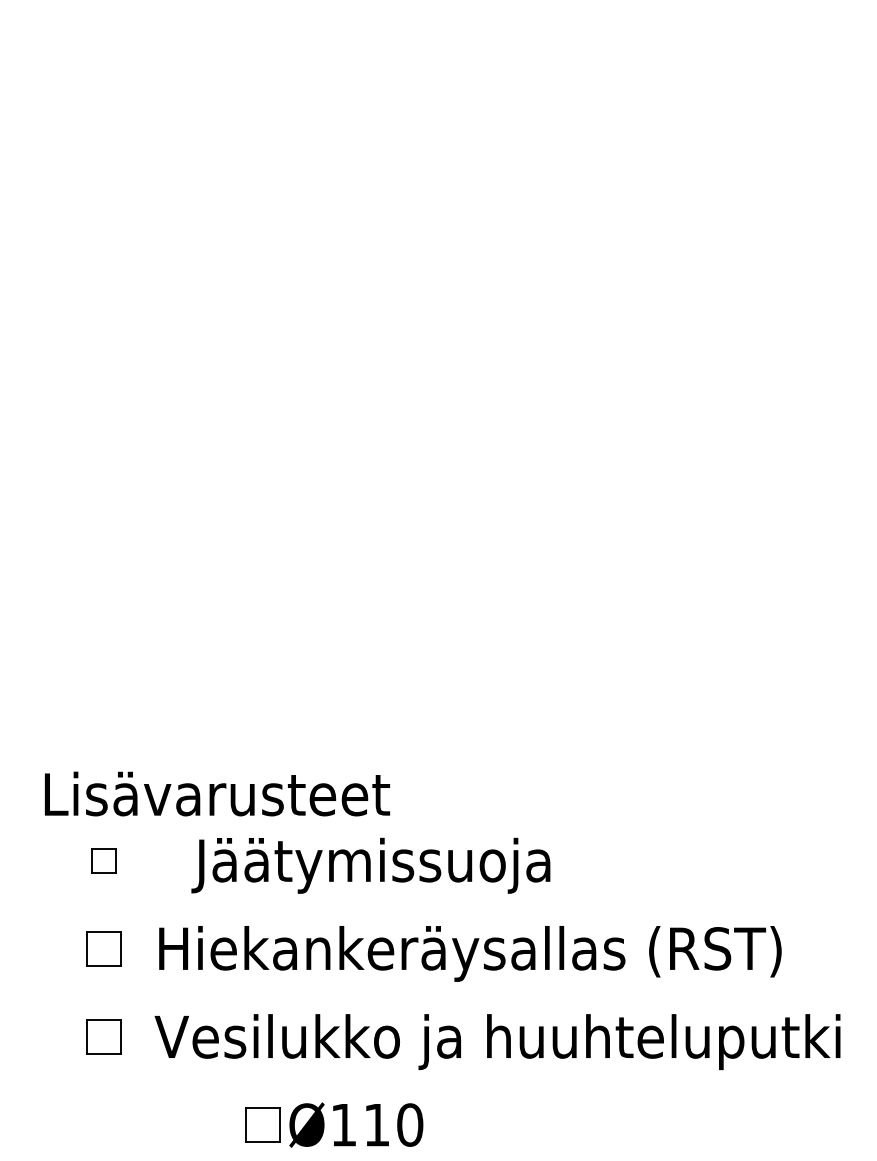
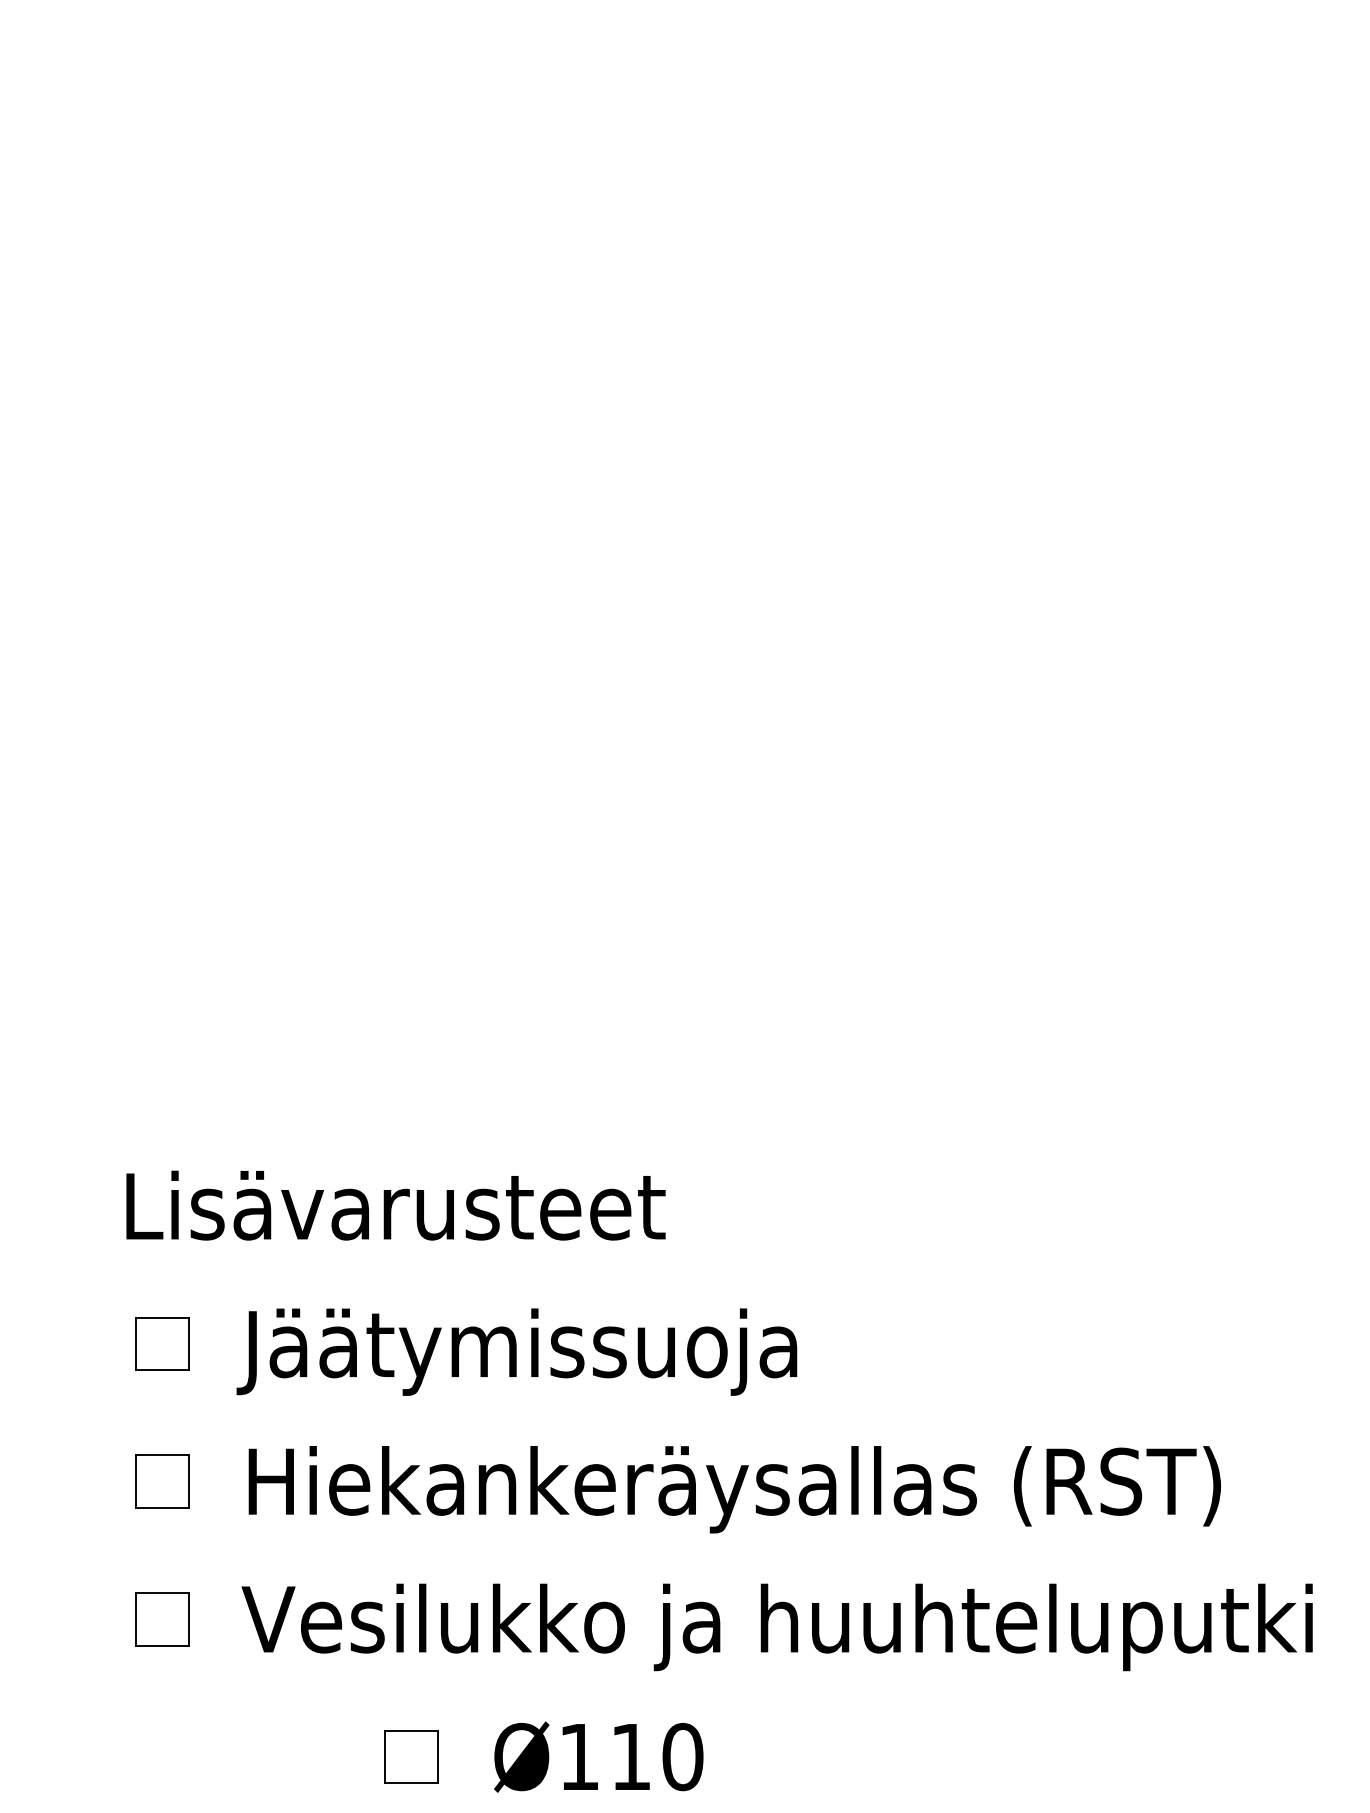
text: (217, 793) -> (396, 1204), moved
part: (103, 860) -> (161, 1343), size x1.43
text: (370, 865) -> (516, 1351), moved
text: (356, 1124) -> (599, 1756), moved

